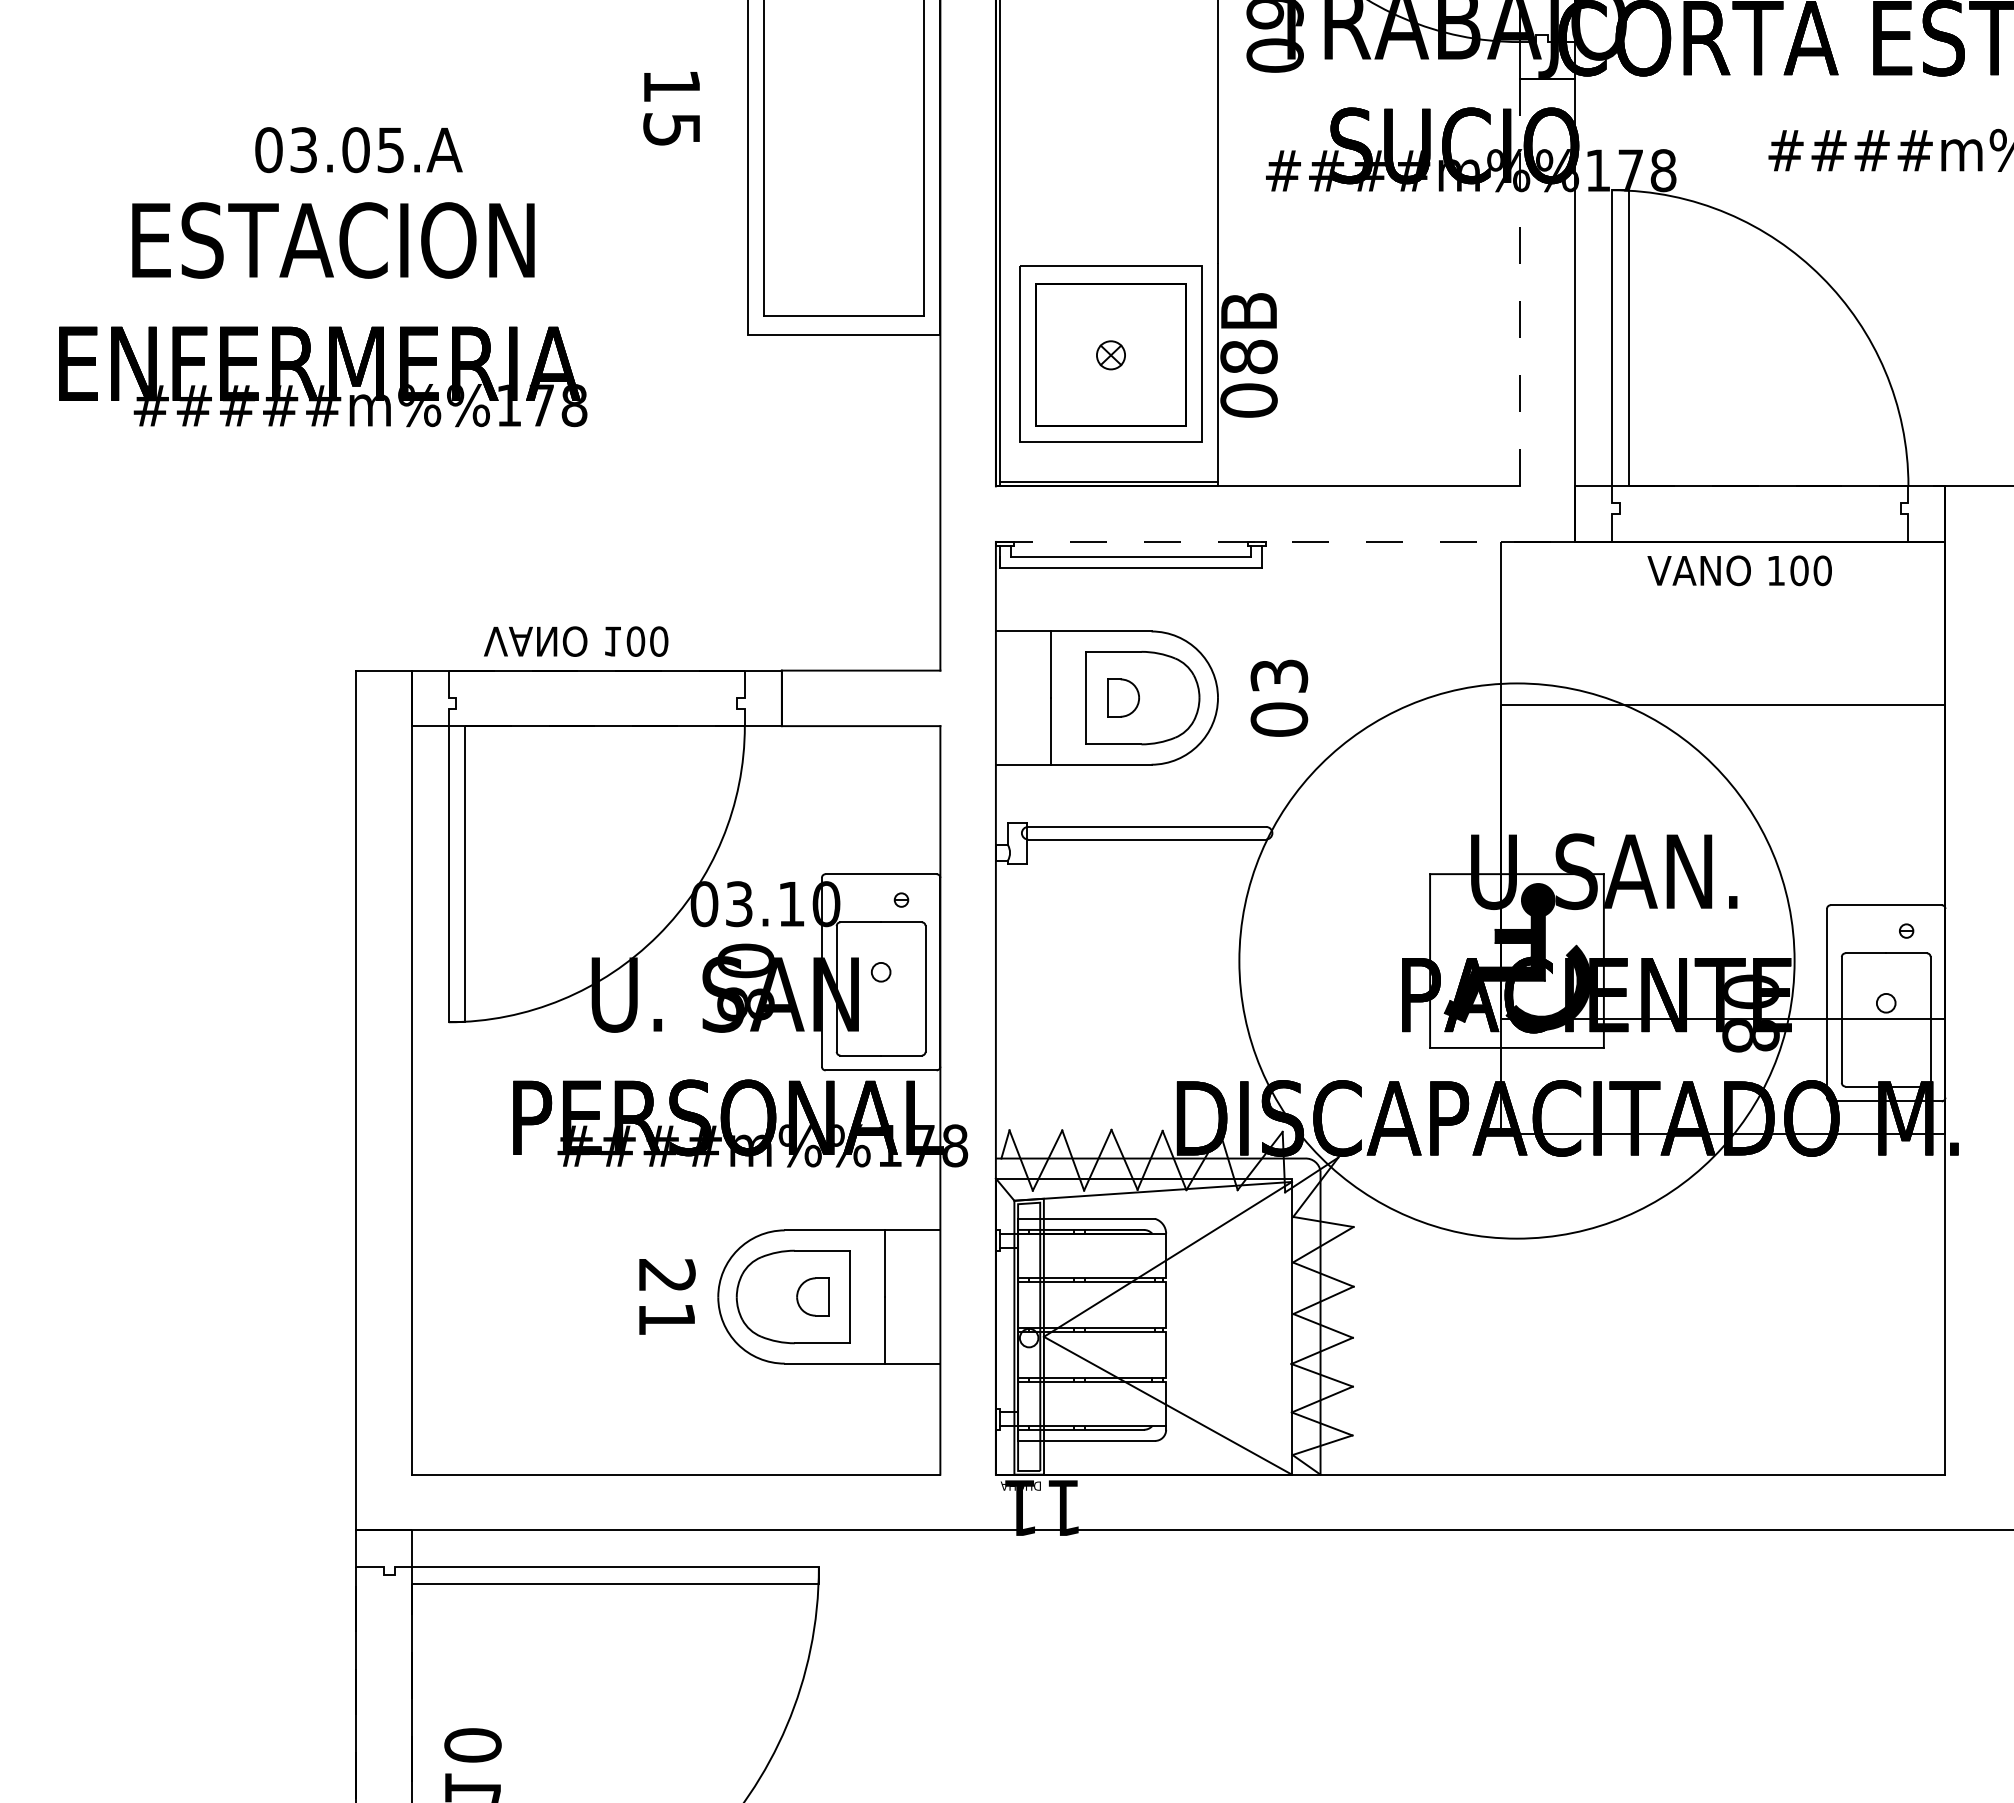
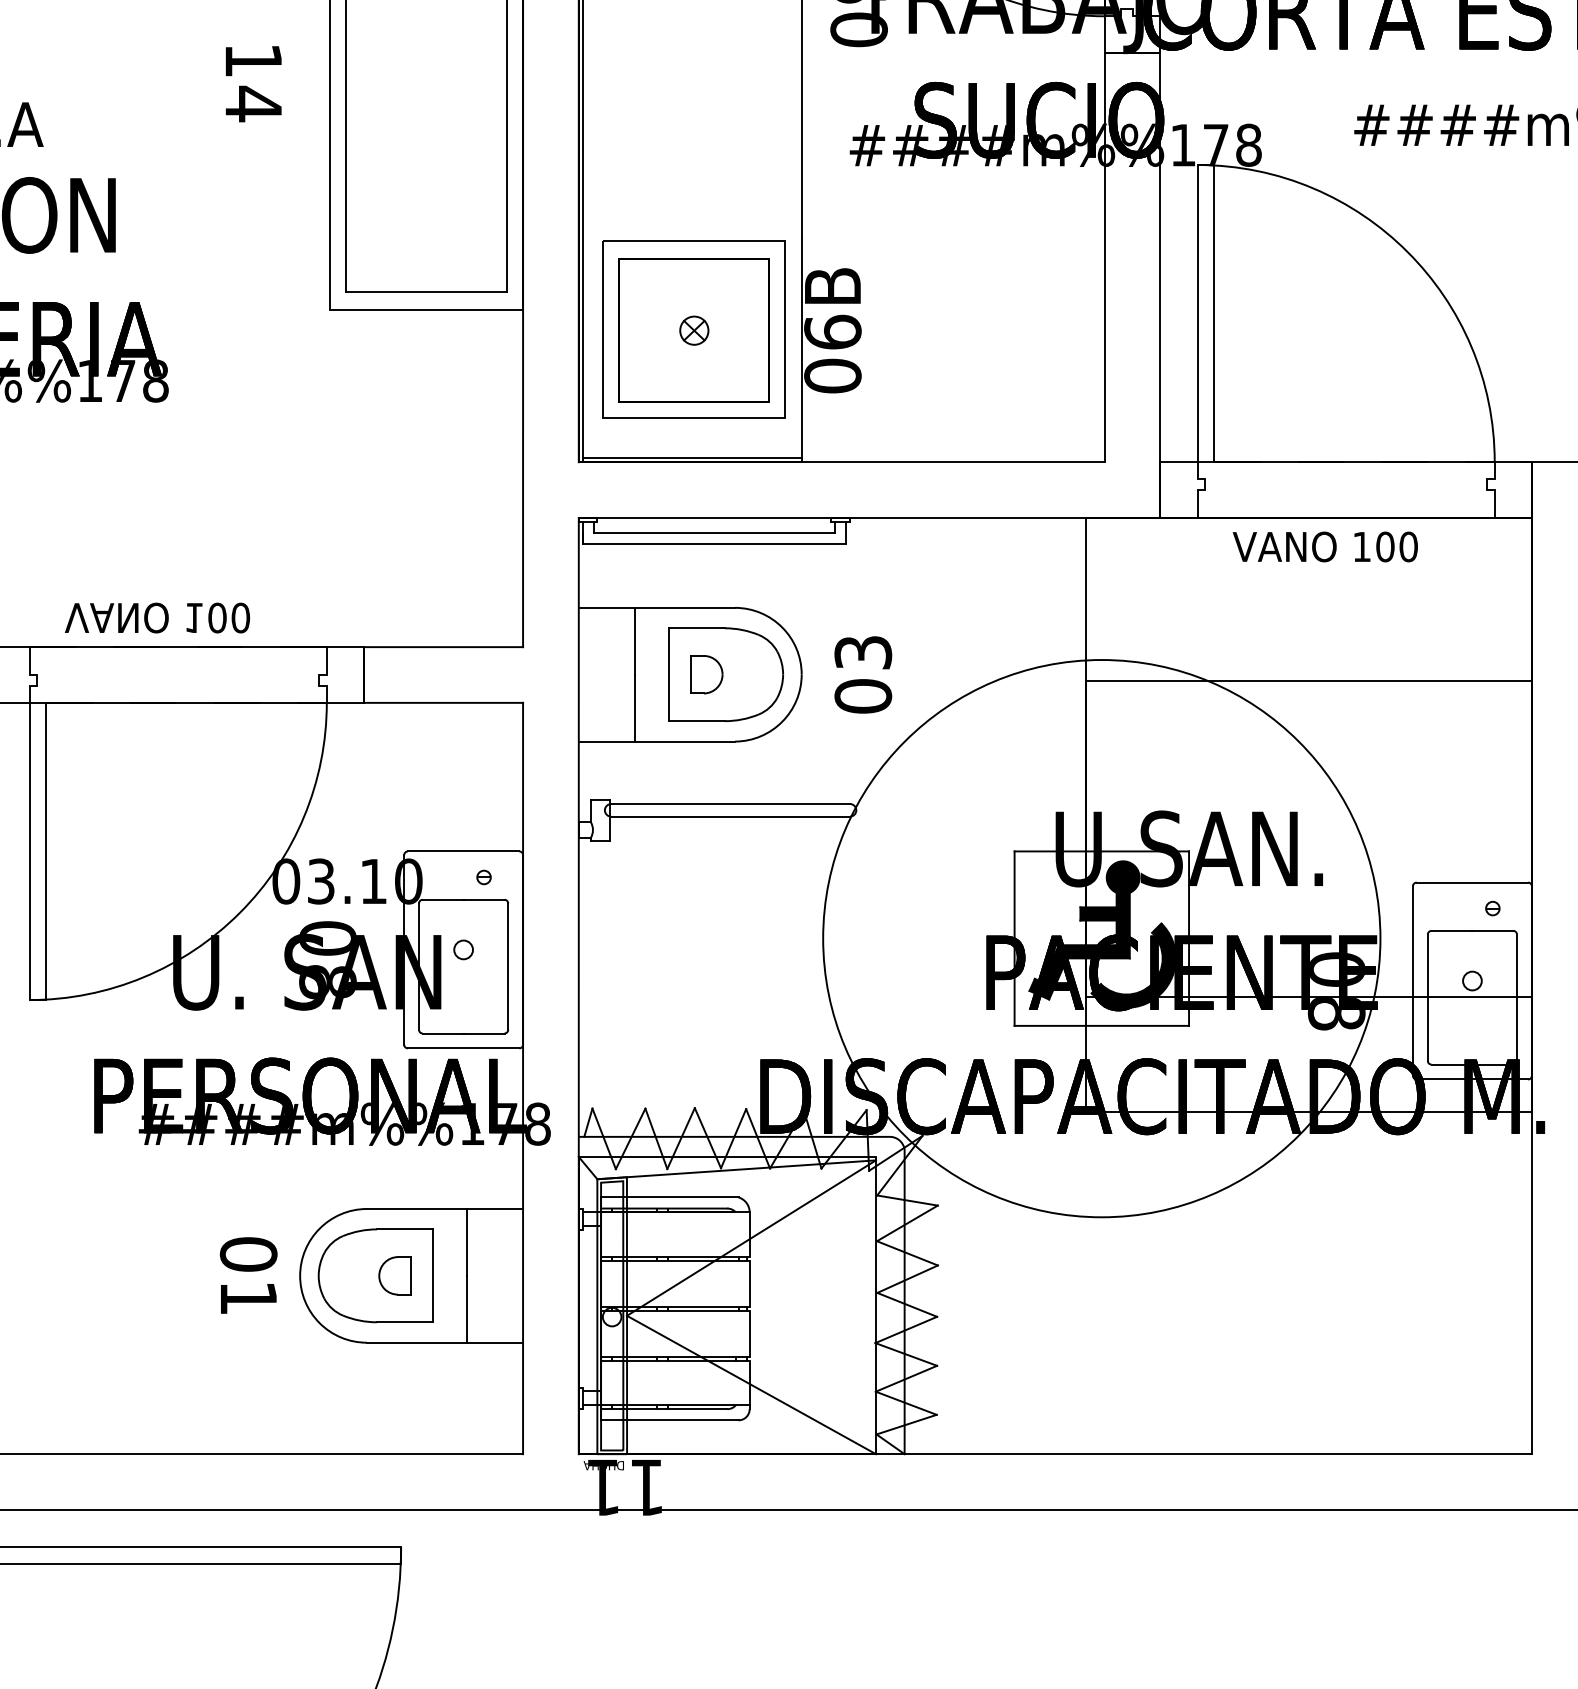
text: (671, 129) -> (253, 104), 15 -> 14
line: (1519, 282) -> (1104, 257), dashed -> solid
text: (1248, 356) -> (832, 331), 08B -> 06B
line: (1285, 541) -> (869, 517), dashed -> solid
text: (666, 1275) -> (248, 1254), 21 -> 01

